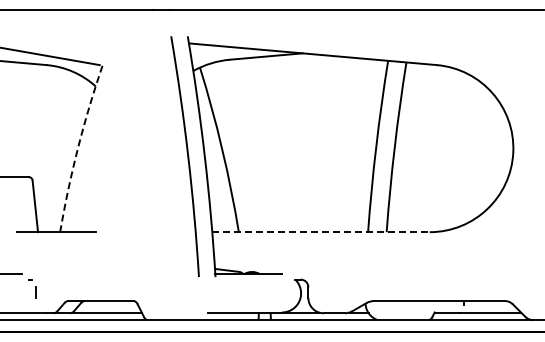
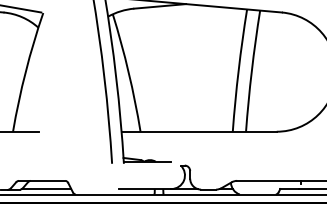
arc: (78, 148) -> (26, 72), dashed -> solid
line: (320, 232) -> (198, 131), dashed -> solid

